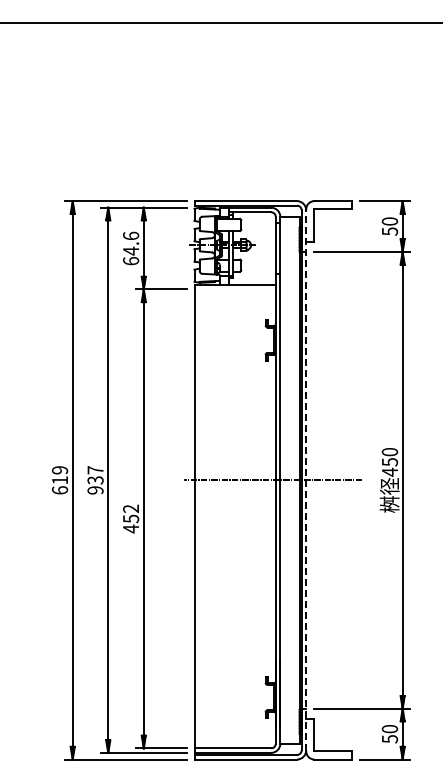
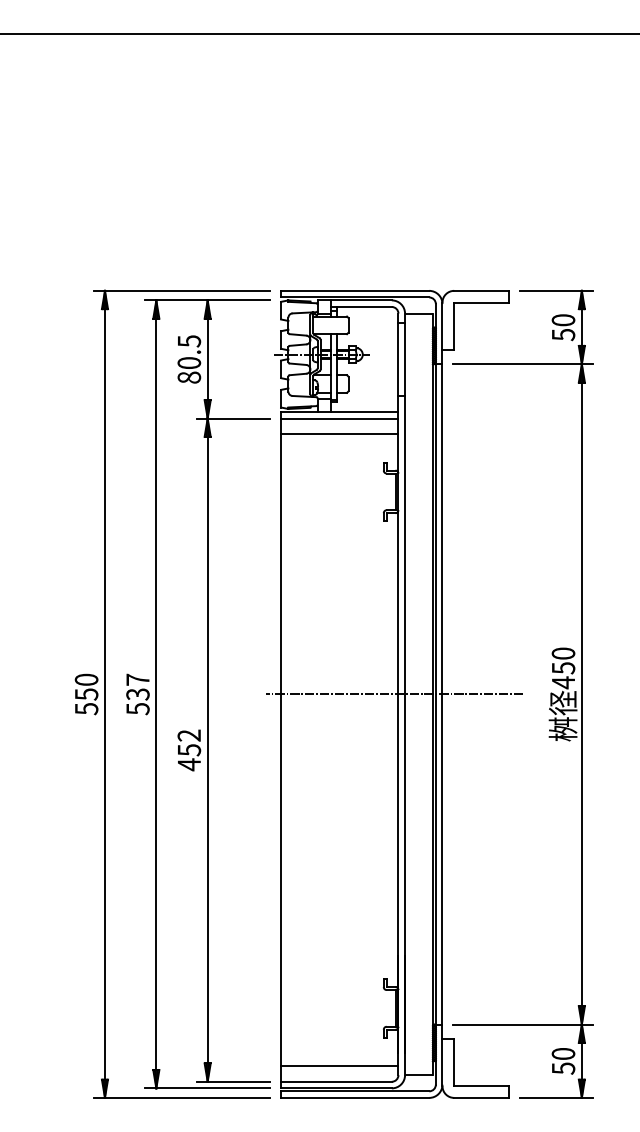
text: (131, 248) -> (189, 359), 64.6 -> 80.5
line: (234, 289) -> (338, 418), added
line: (234, 300) -> (338, 434), added
line: (306, 479) -> (442, 693), dashed -> solid
text: (59, 480) -> (85, 694), 619 -> 550
text: (95, 490) -> (137, 709), 937 -> 537
line: (234, 737) -> (338, 1066), added

